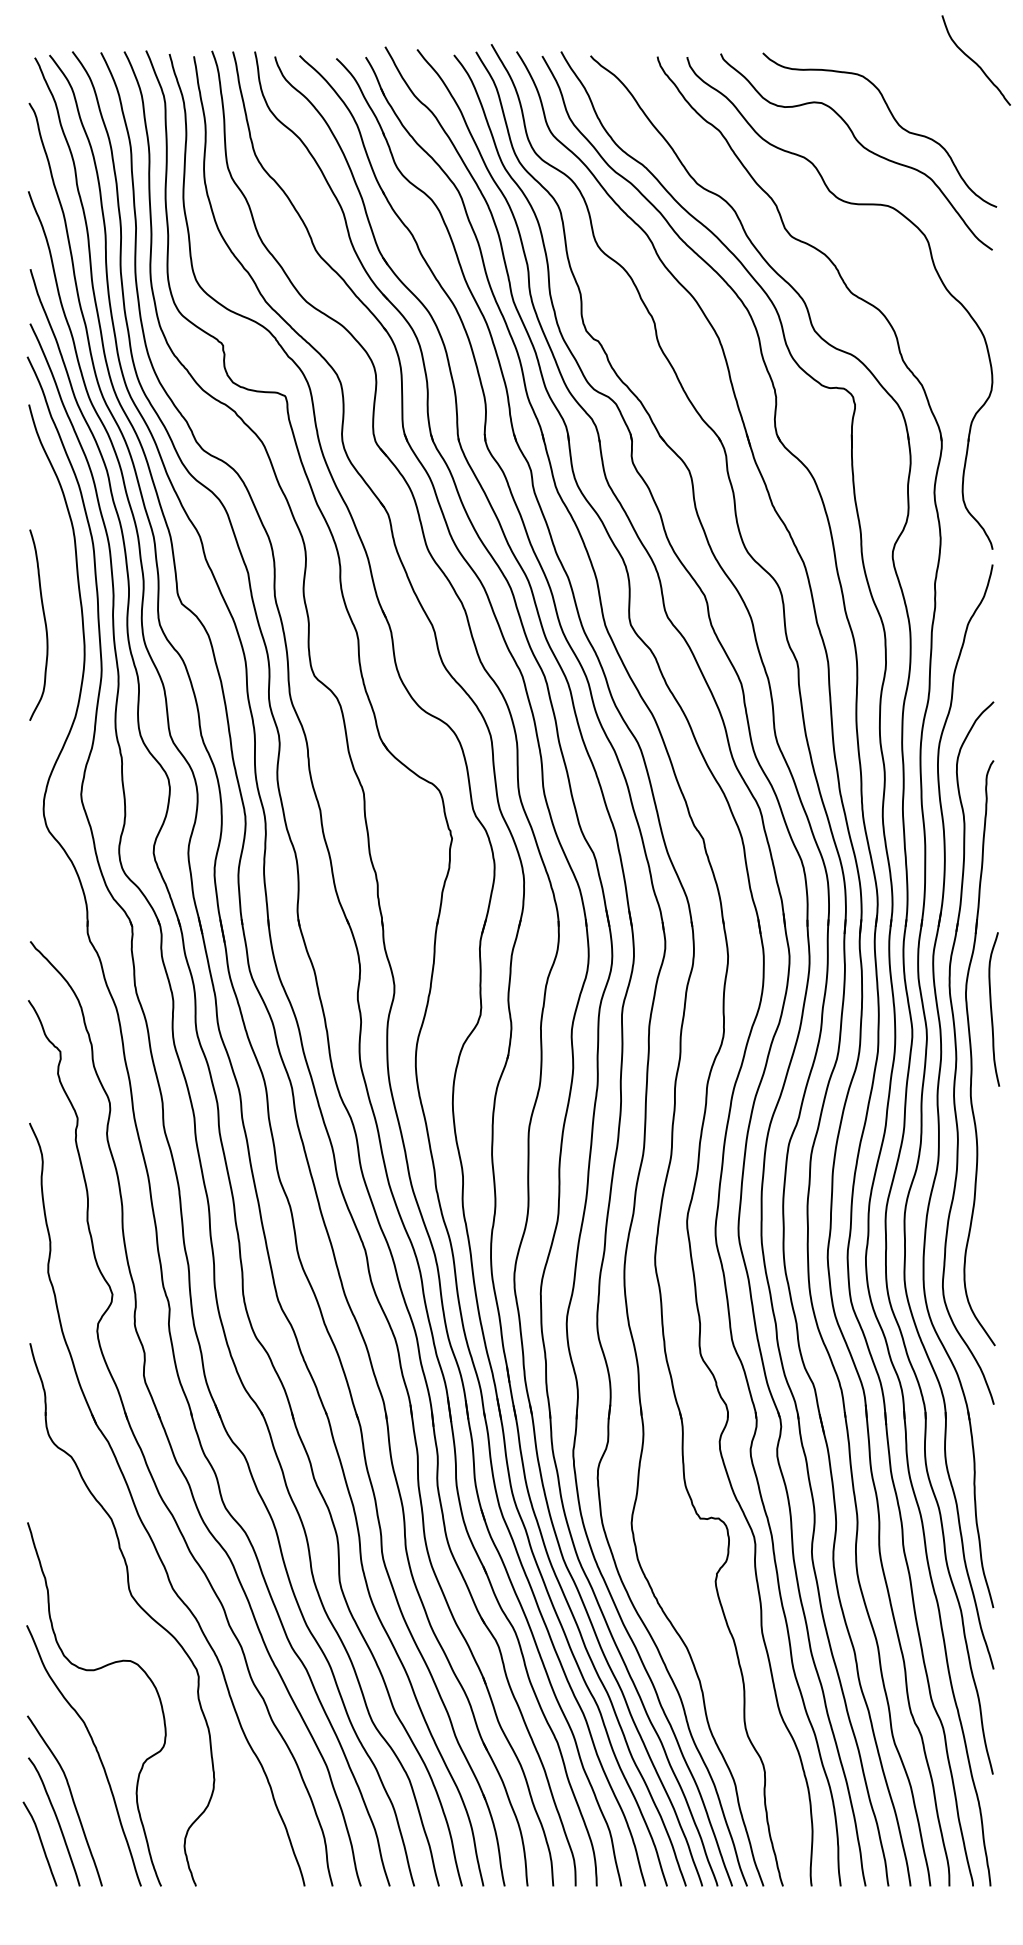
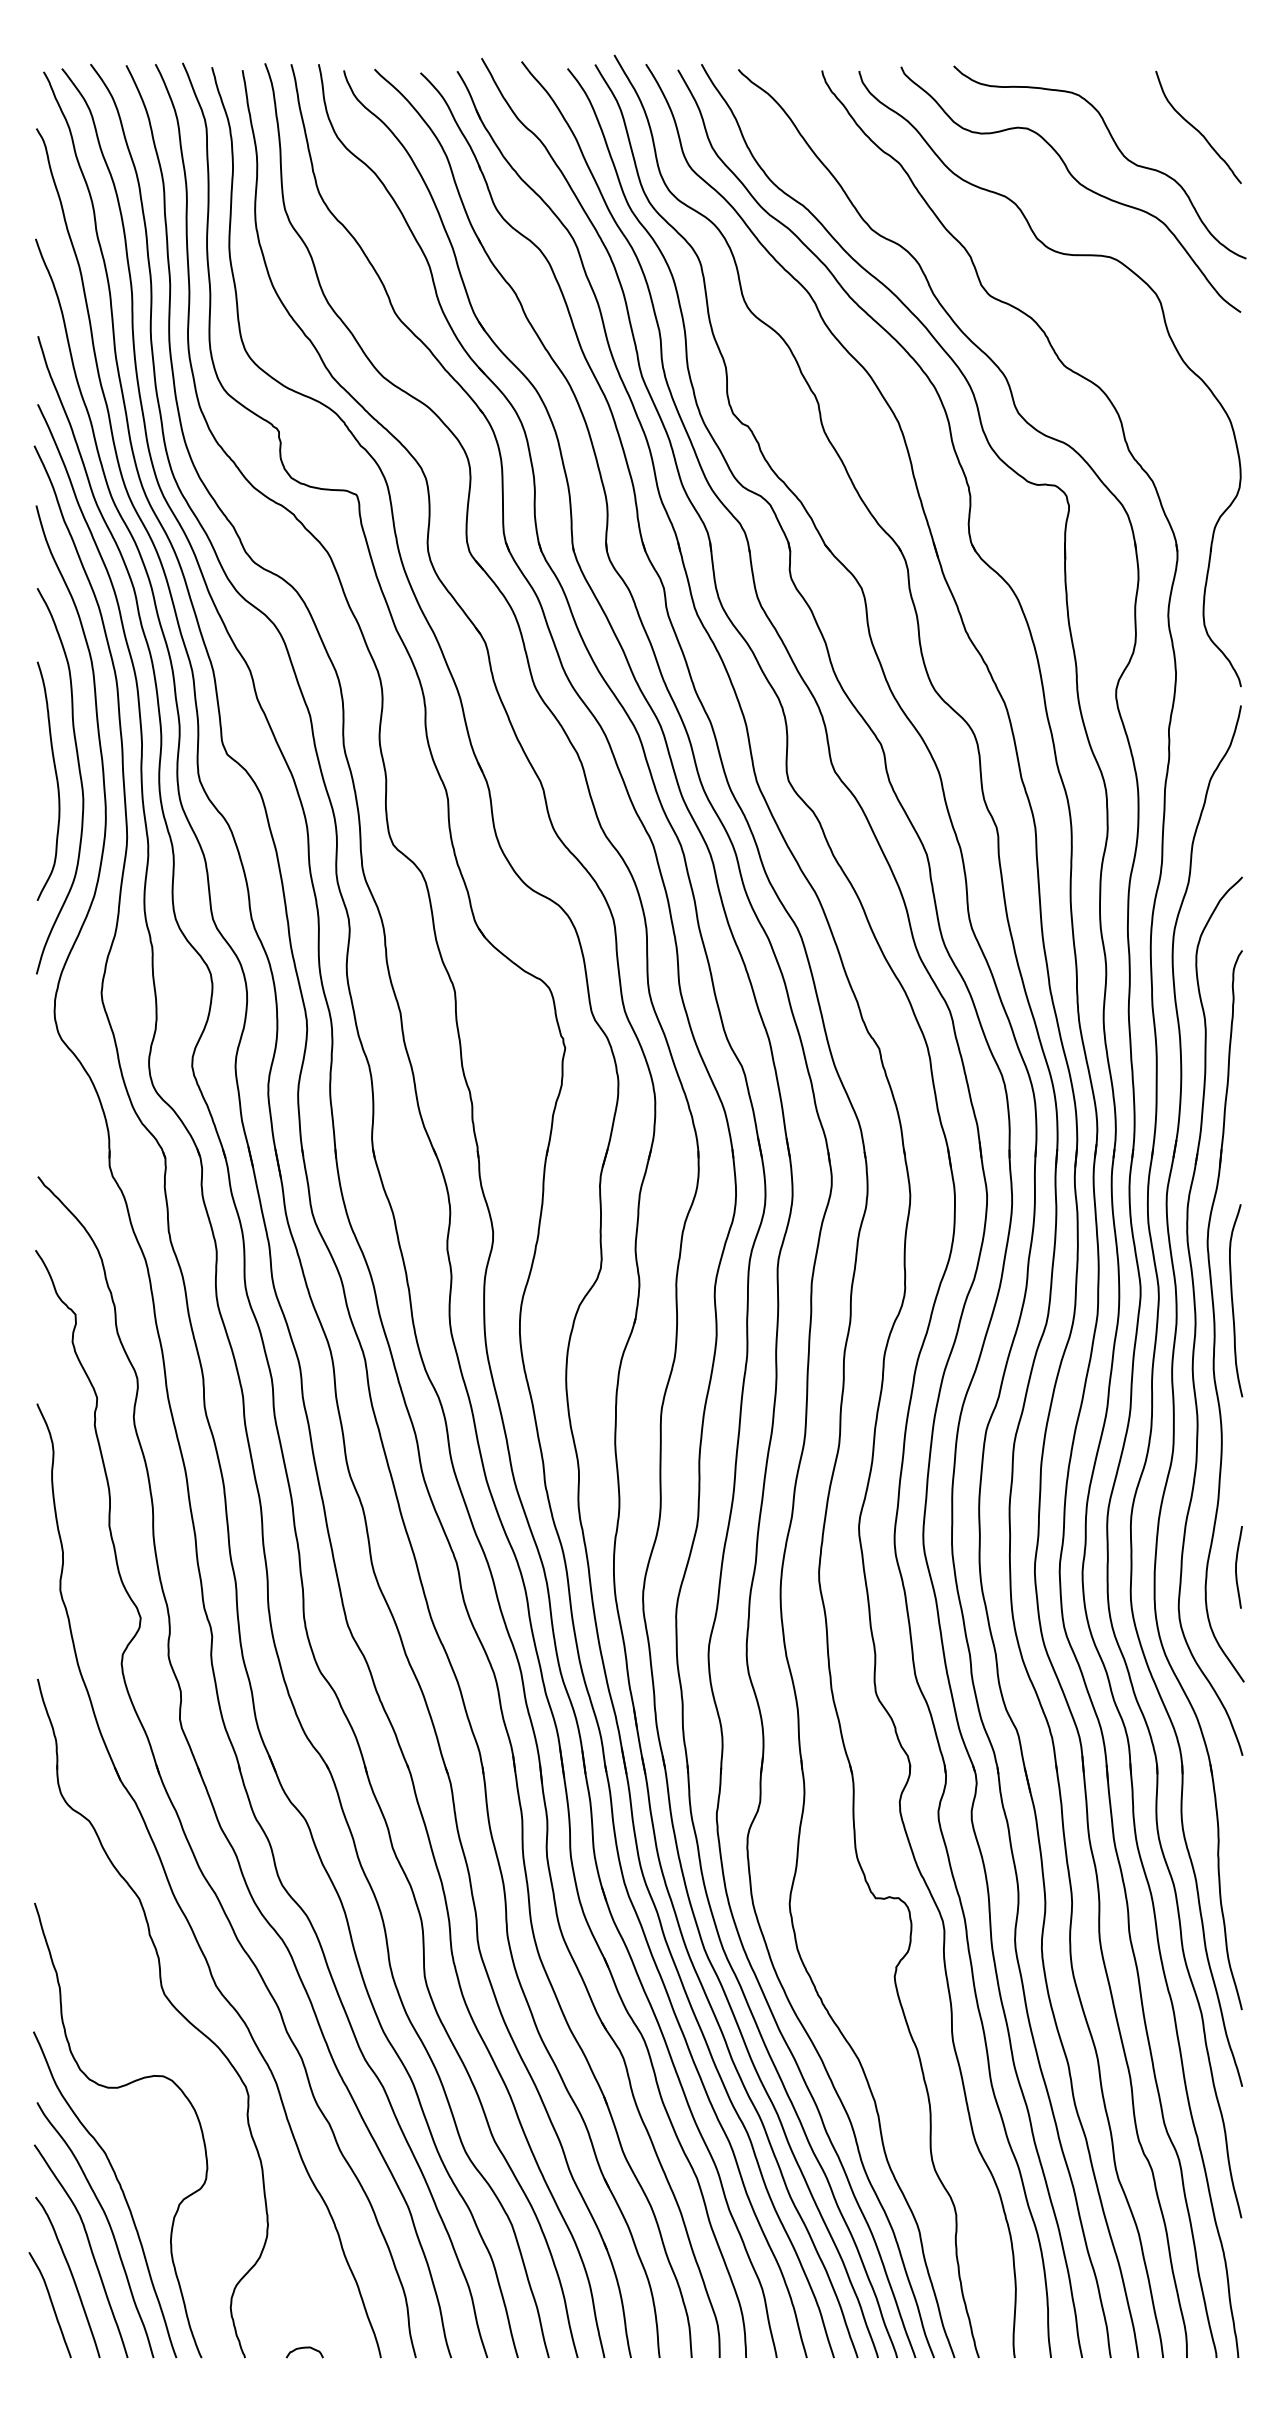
curve: (974, 61) -> (1196, 128), moved
curve: (63, 621) -> (79, 776), added
curve: (992, 1009) -> (1233, 1300), moved
curve: (989, 1254) -> (1236, 1567), added
curve: (86, 1779) -> (108, 2224), added
curve: (243, 1878) -> (304, 2348), added

